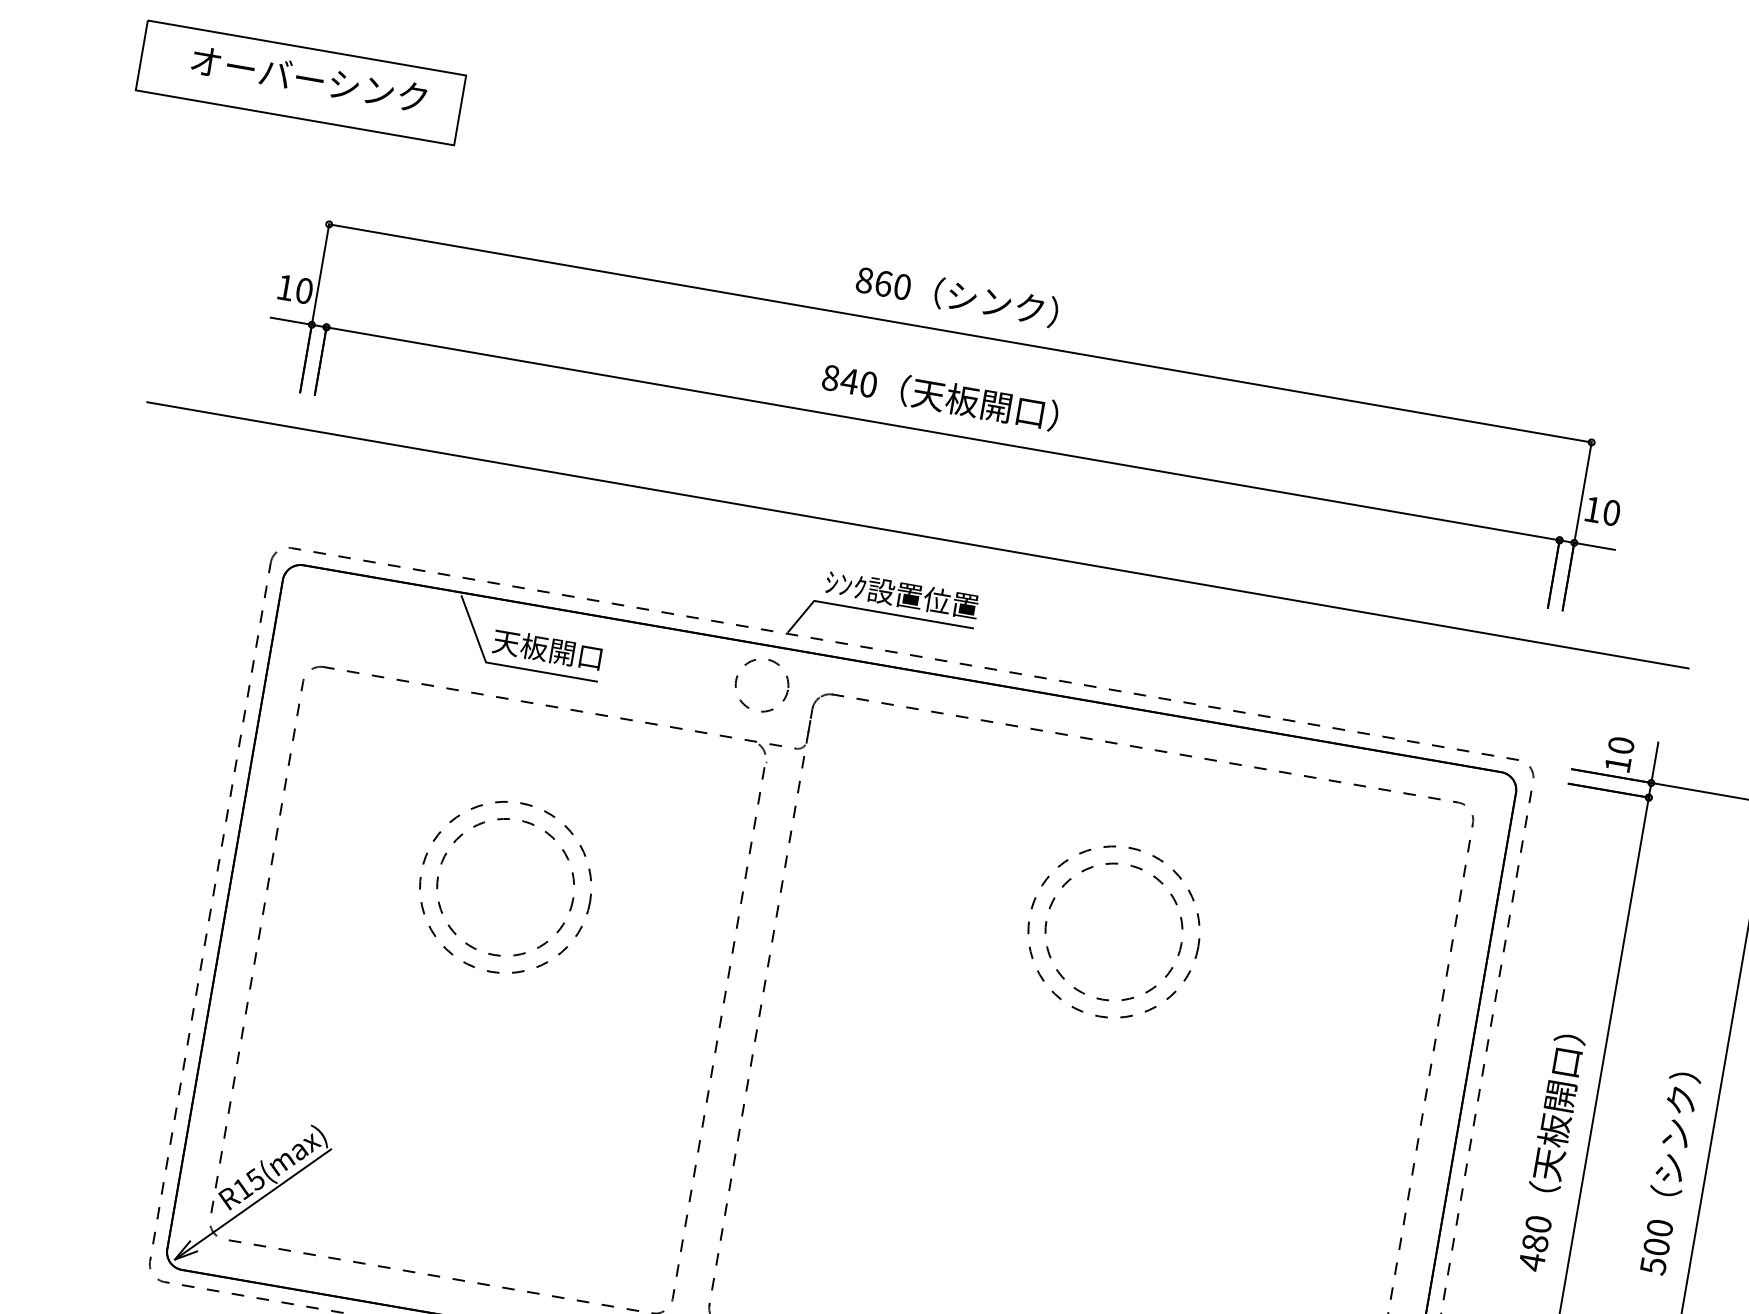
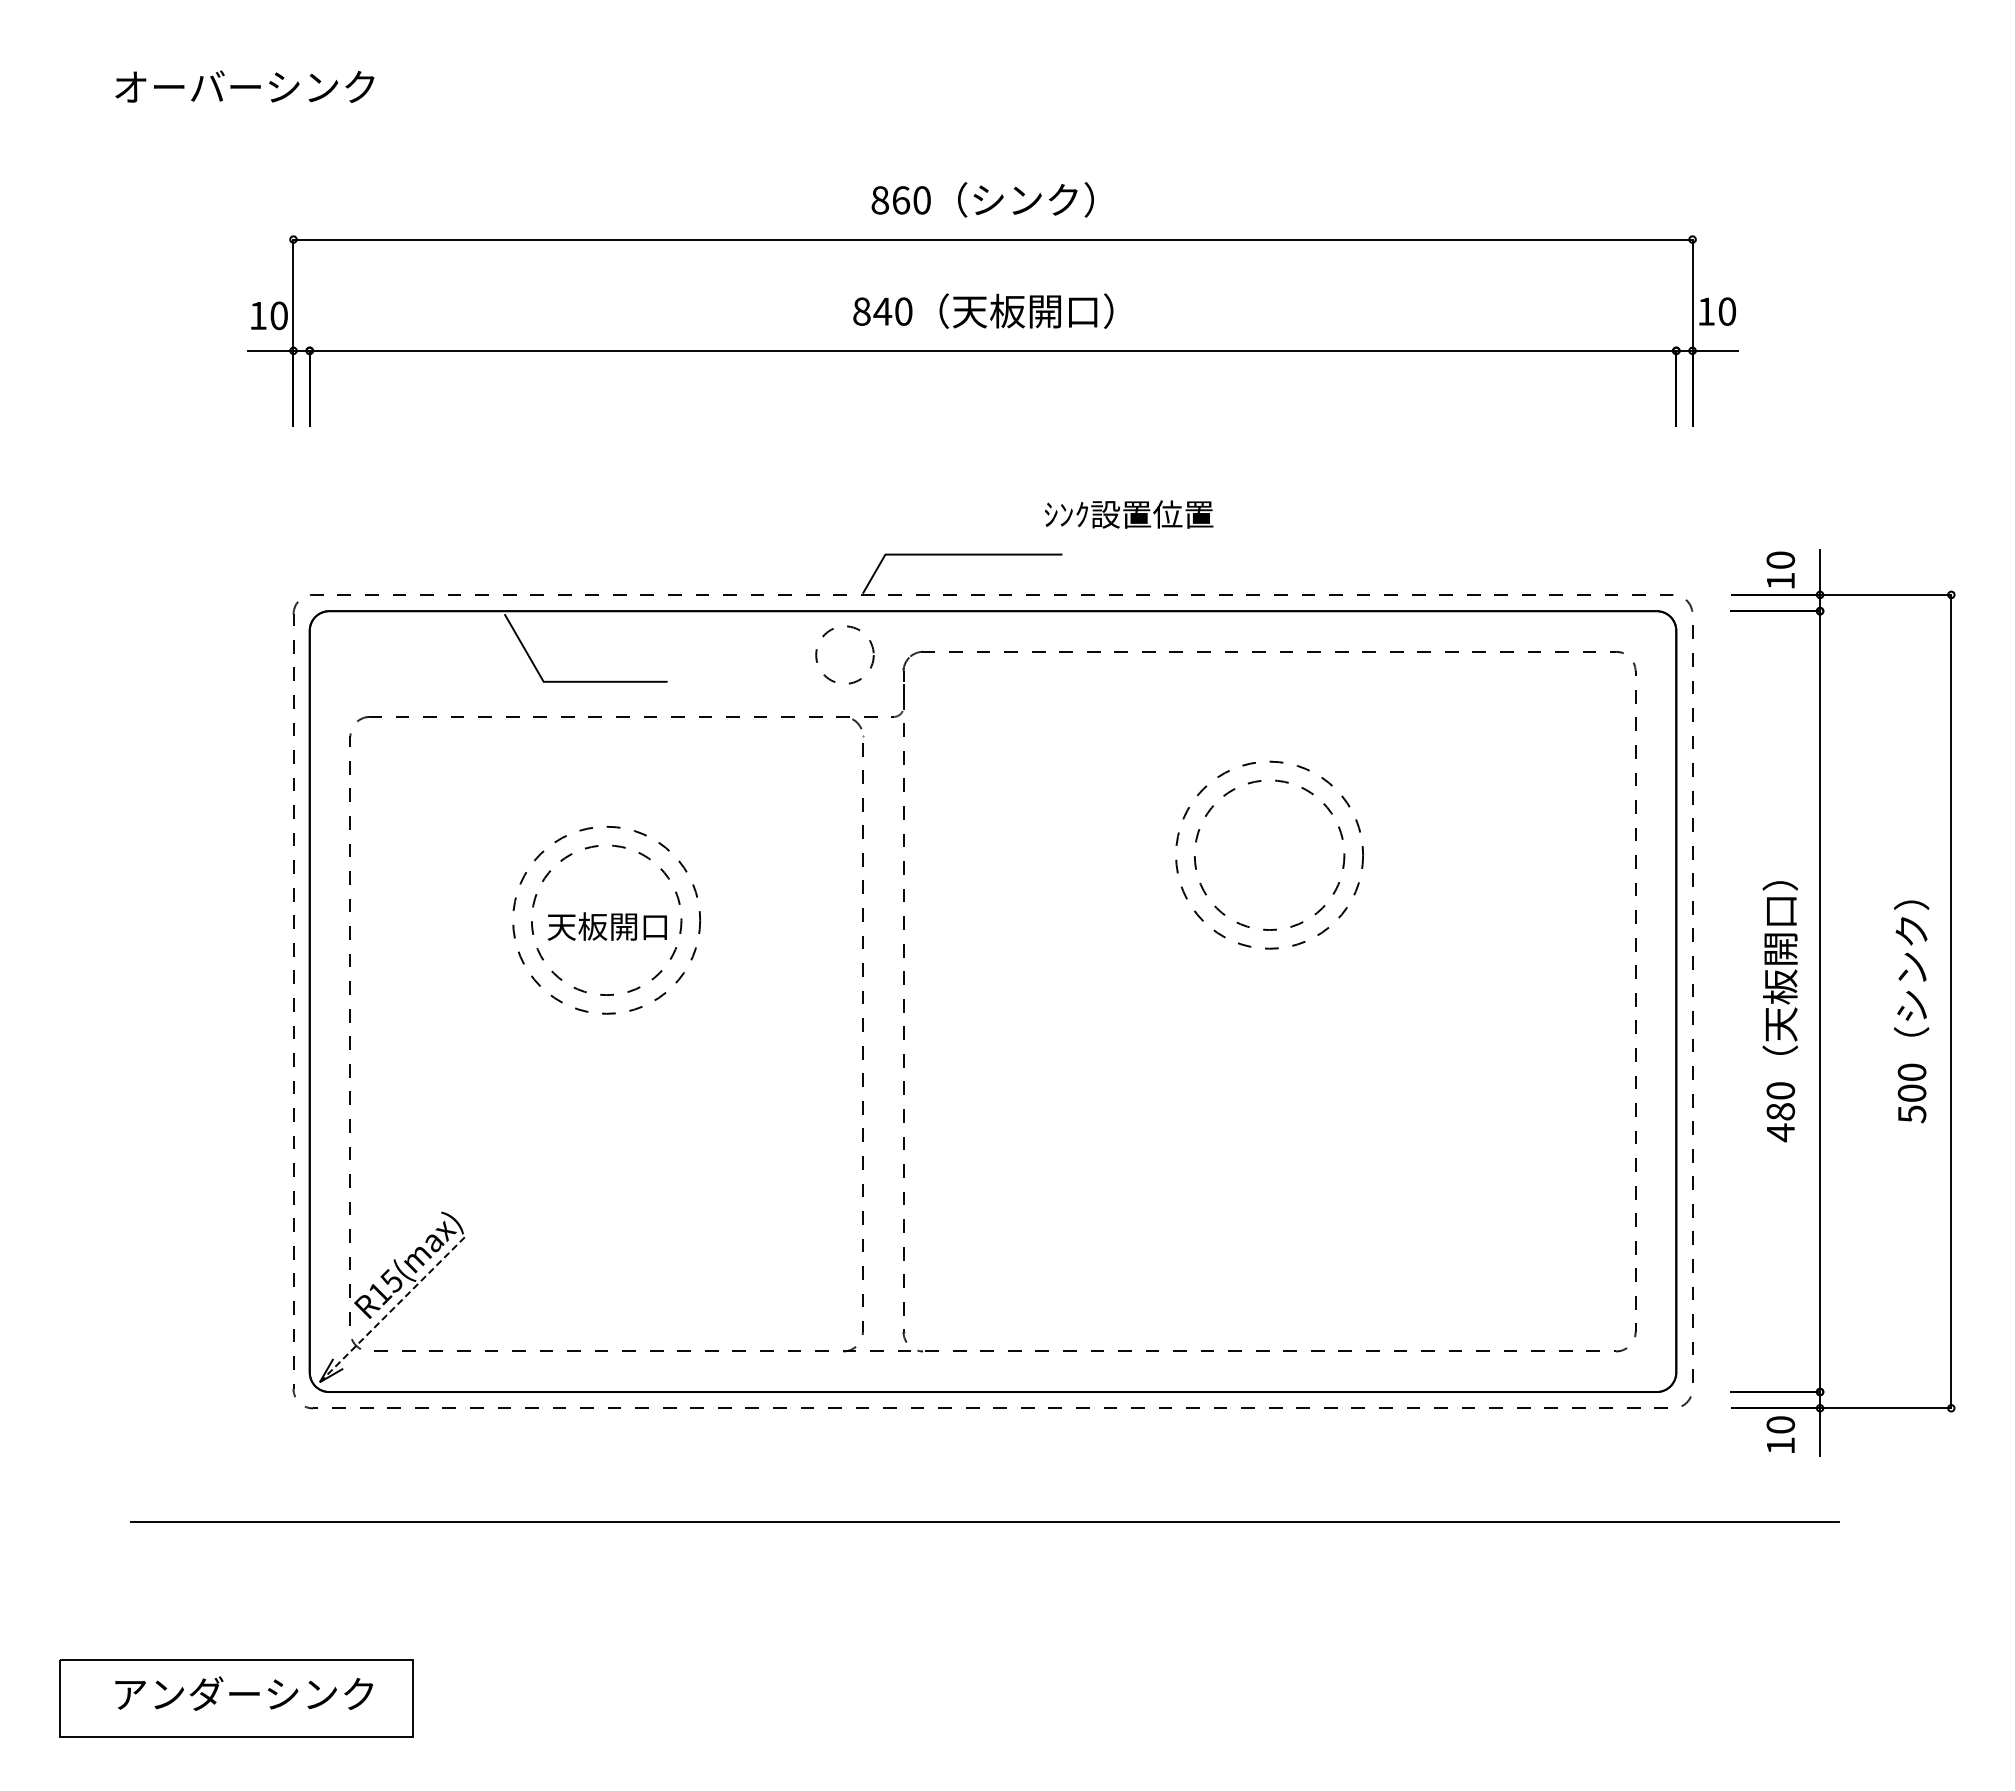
part: (300, 82) -> (236, 92), removed
line: (917, 535) -> (984, 464), removed
text: (901, 594) -> (1128, 514), moved
text: (547, 649) -> (607, 926), moved
line: (253, 1204) -> (394, 1308), solid -> dashed

